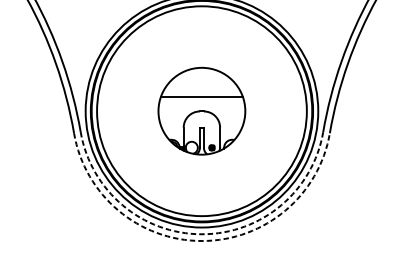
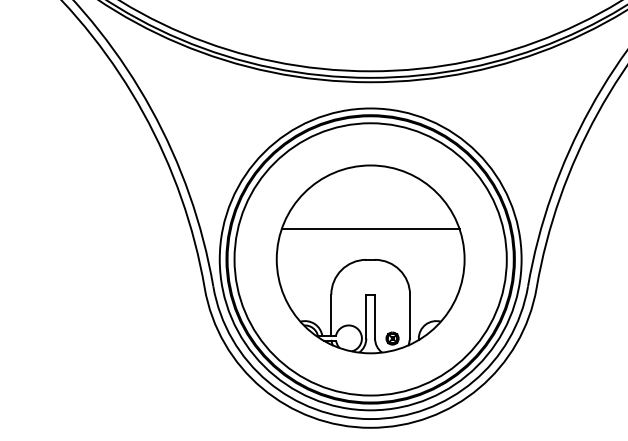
part: (201, 111) -> (370, 259), size x1.67
arc: (201, 234) -> (370, 419), dashed -> solid
arc: (201, 240) -> (370, 427), dashed -> solid

